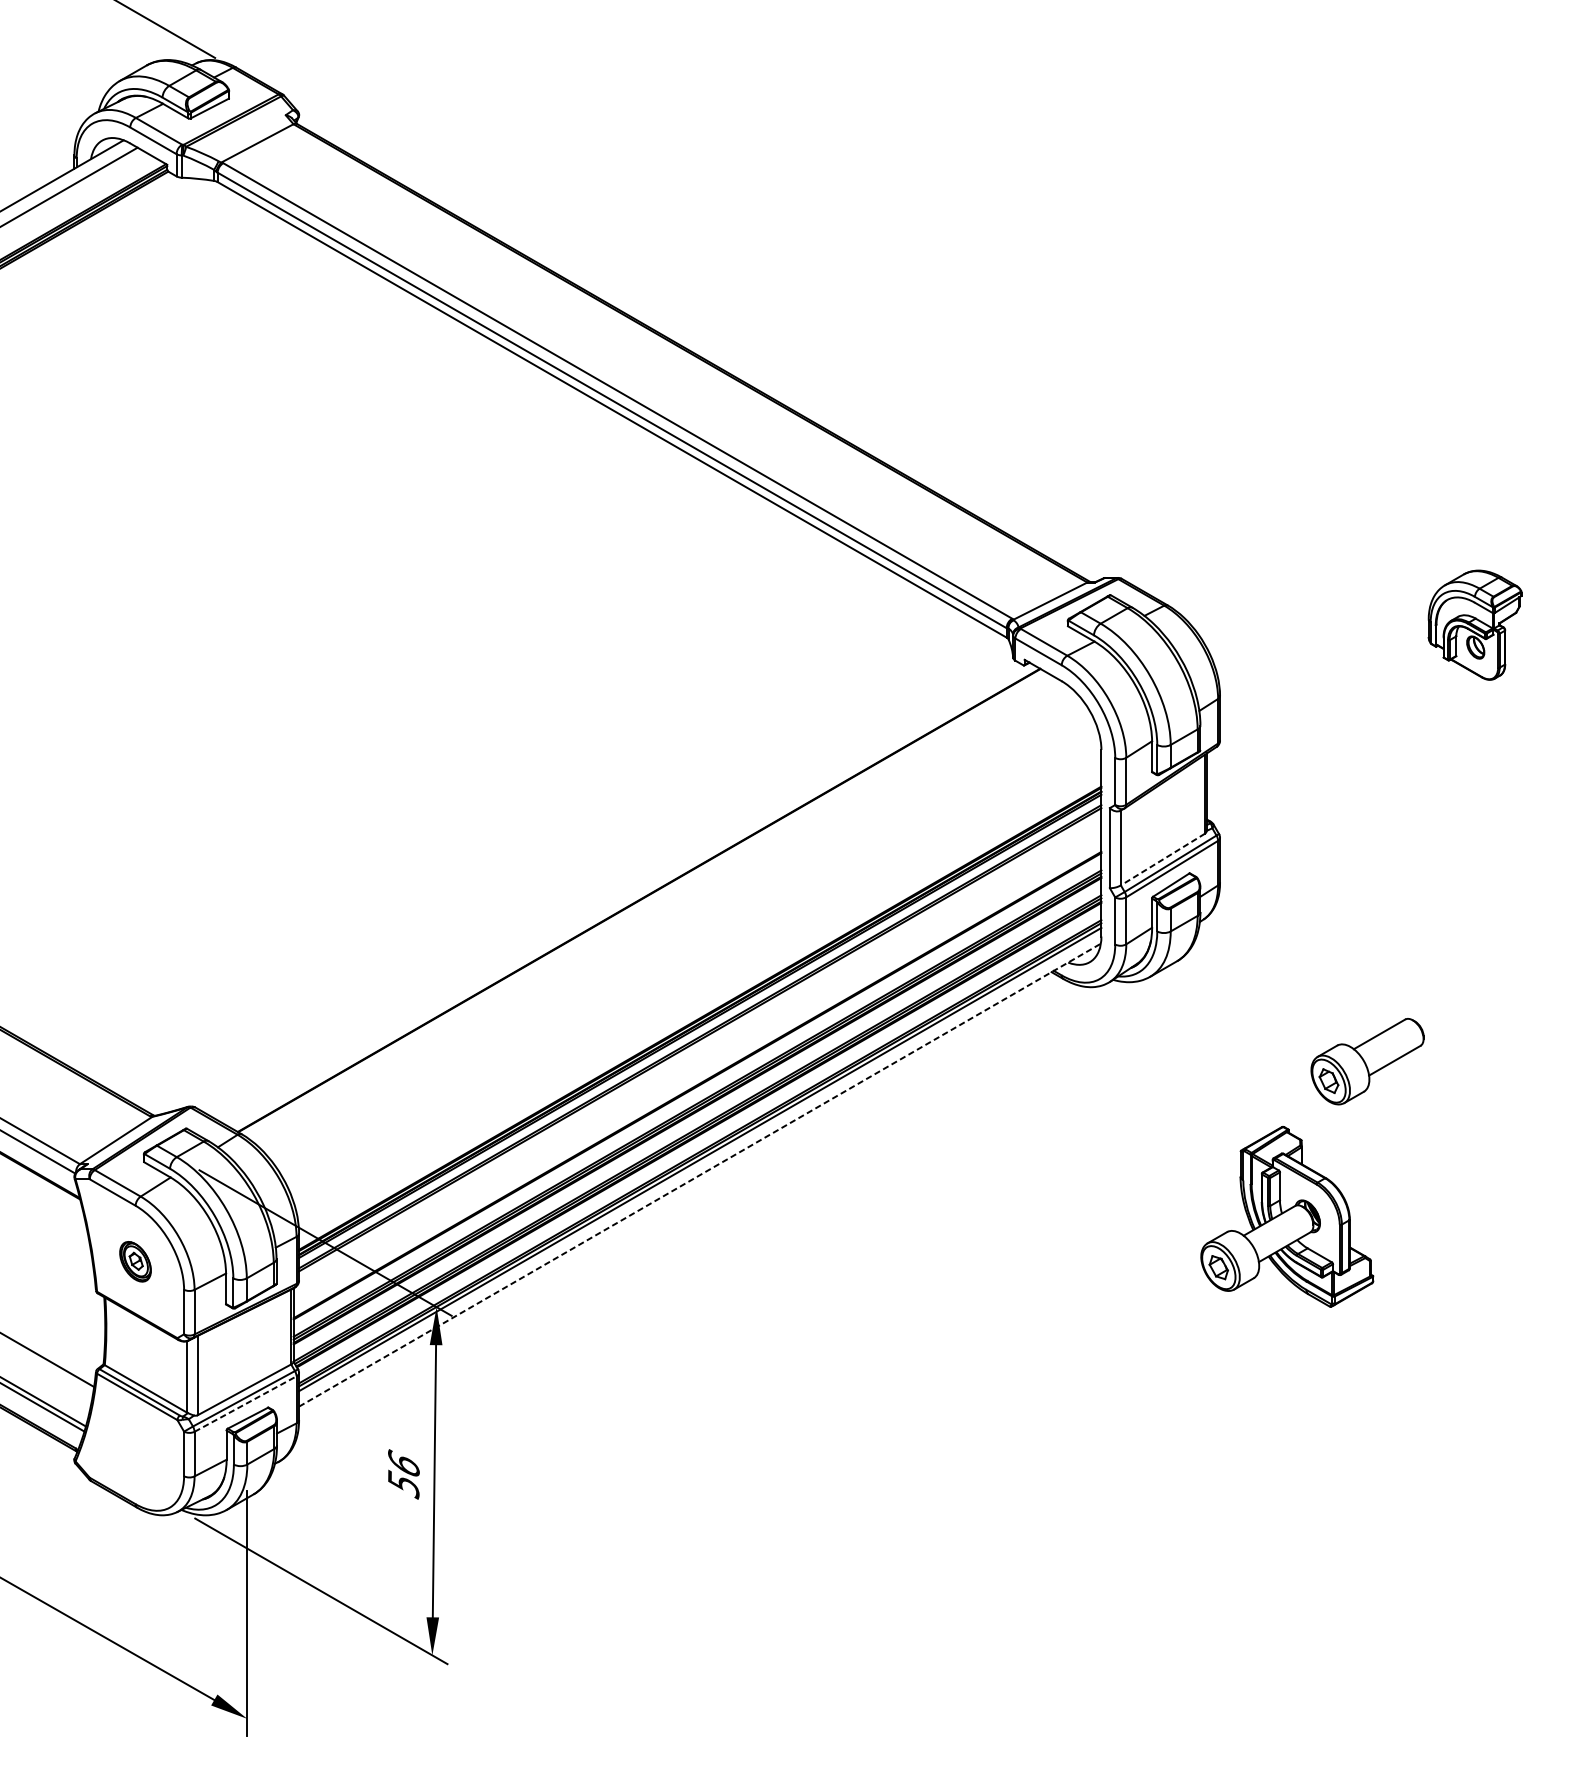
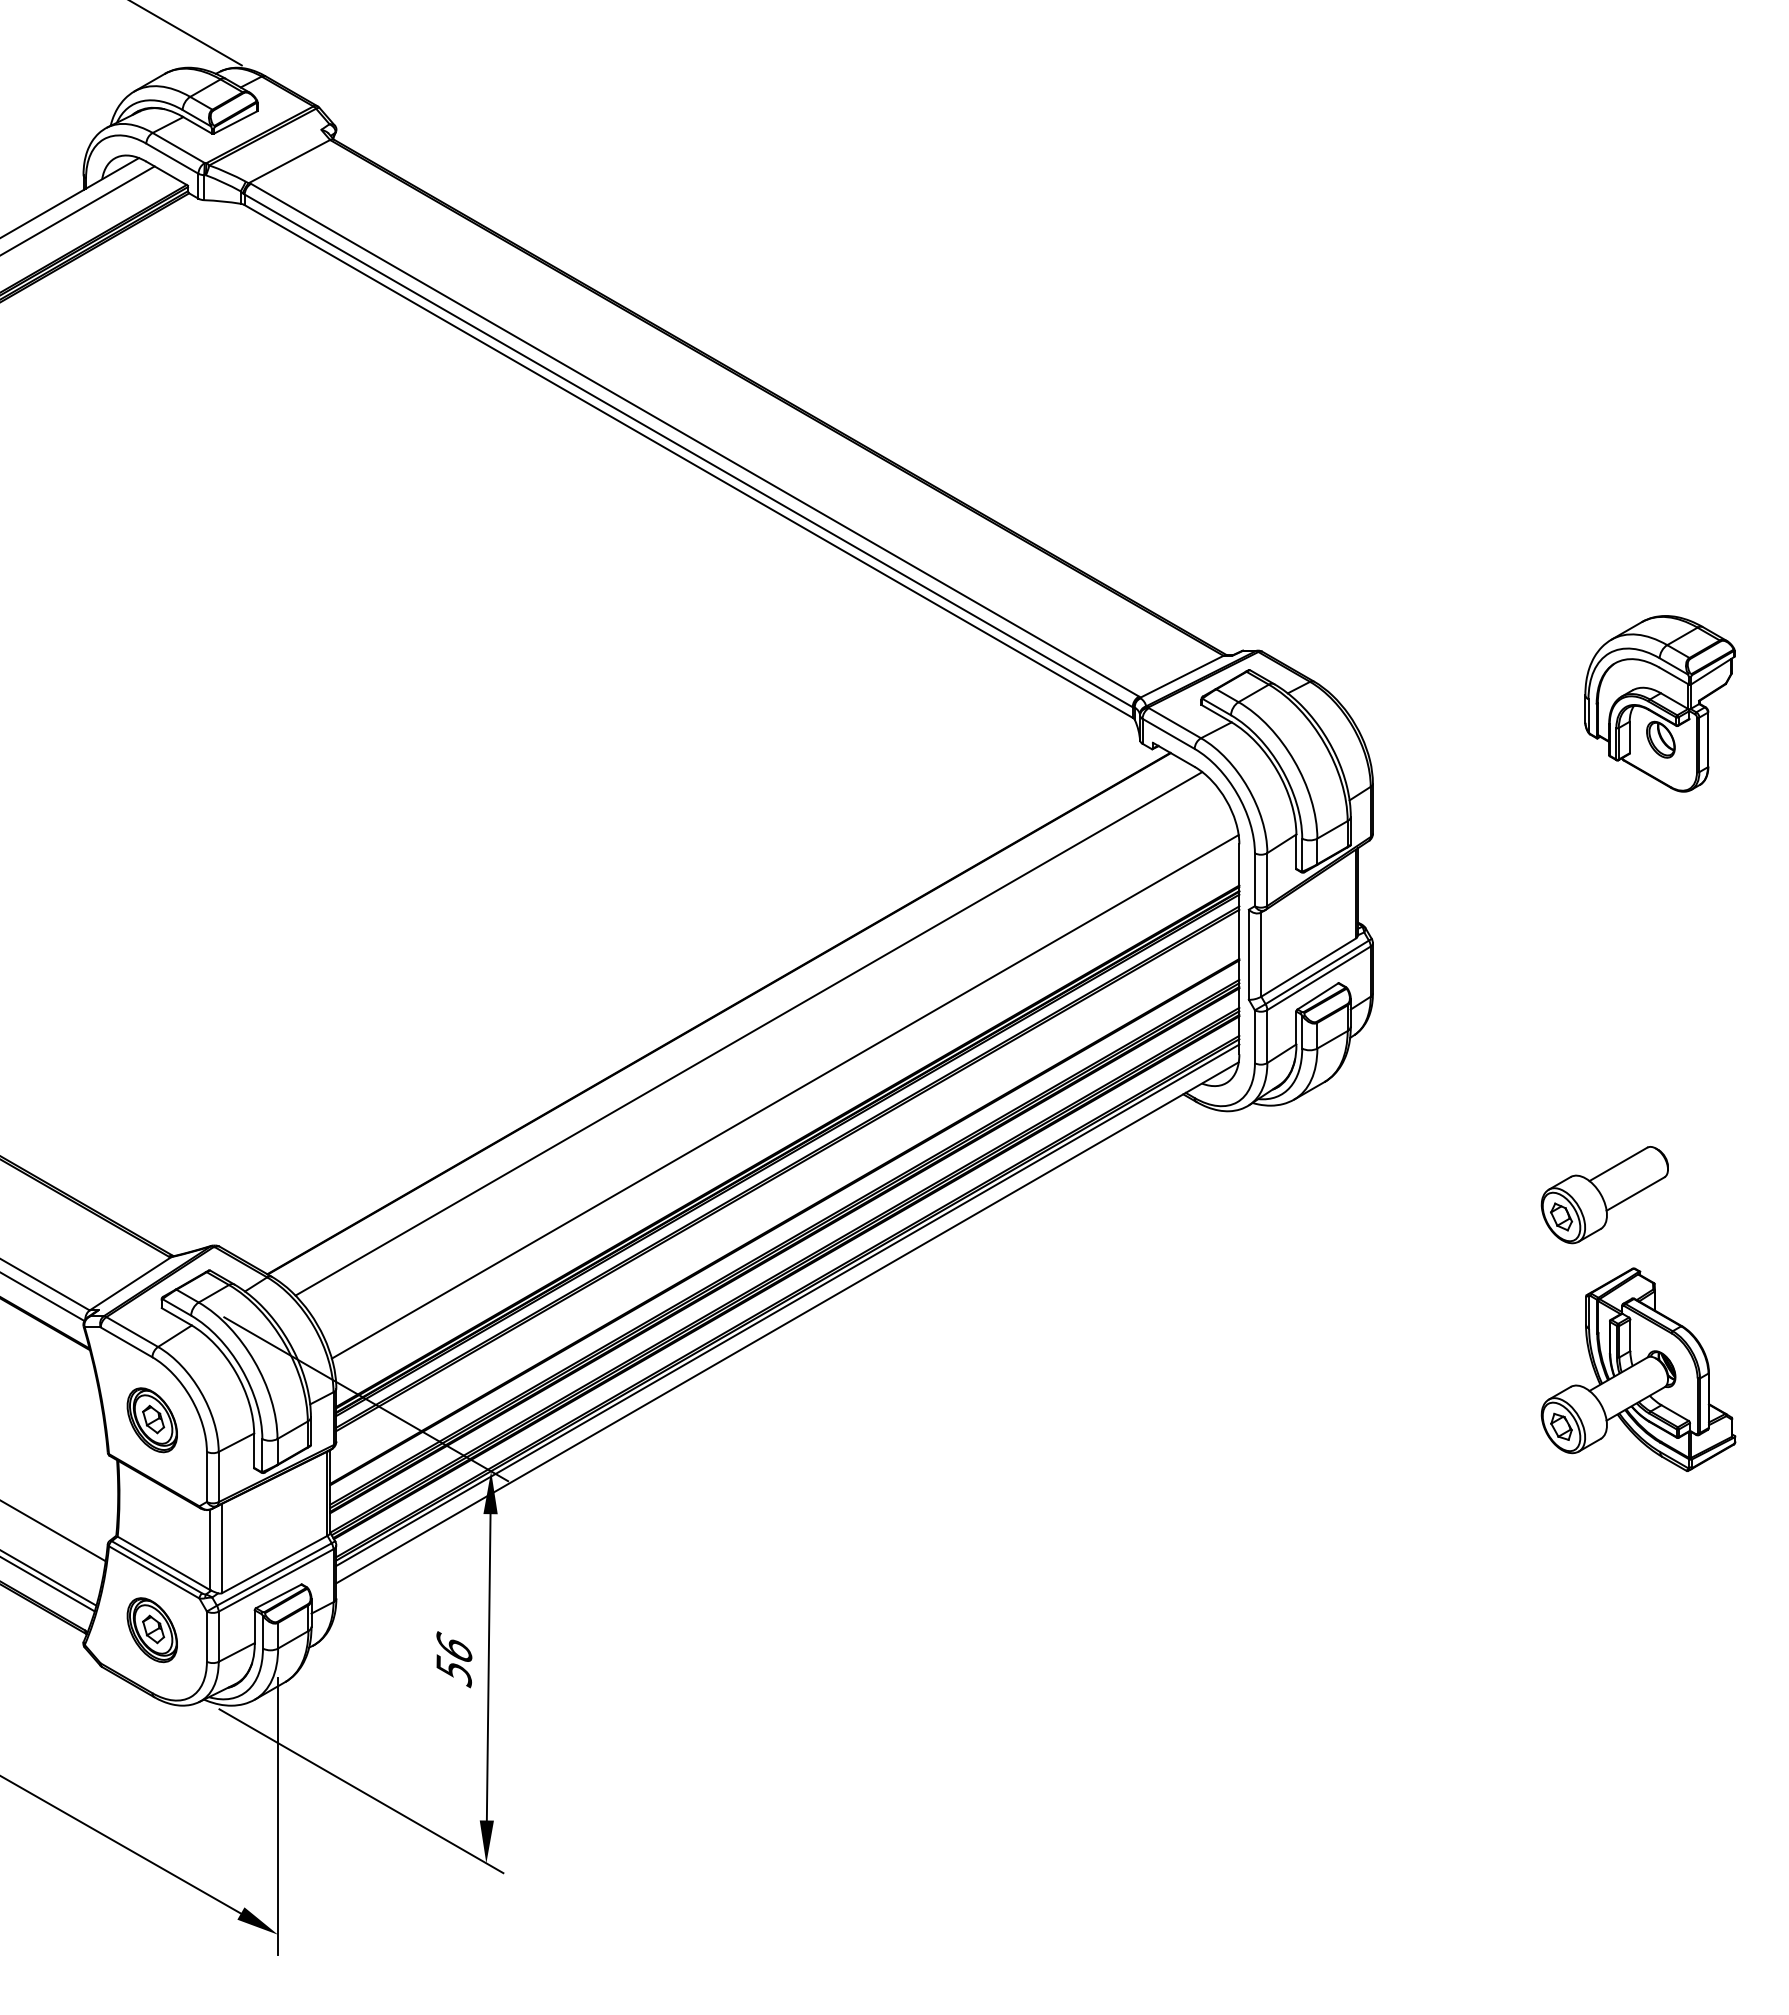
part: (1474, 624) -> (1659, 703), size x1.43
line: (1162, 859) -> (1308, 967), dashed -> solid
line: (665, 918) -> (748, 1033), added
line: (697, 974) -> (784, 1096), added
part: (1367, 1062) -> (1604, 1195), moved
line: (700, 1174) -> (788, 1322), dashed -> solid
part: (1287, 1216) -> (1638, 1369), moved
part: (134, 1261) -> (151, 1420), size x1.43
line: (245, 1404) -> (276, 1580), dashed -> solid
part: (134, 1448) -> (151, 1630), added

